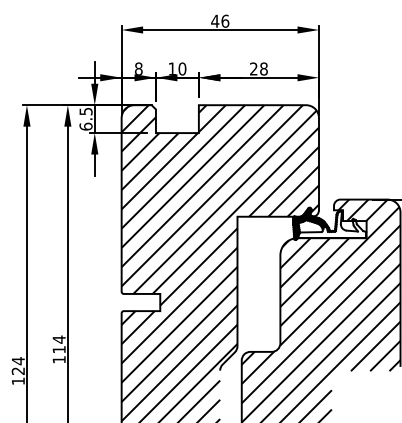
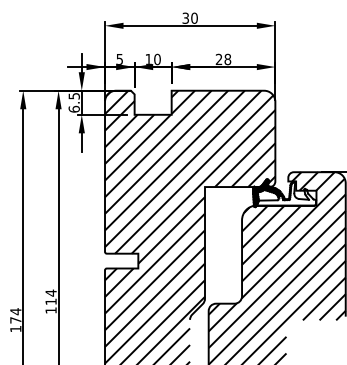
text: (219, 20) -> (189, 17), 46 -> 30
text: (138, 67) -> (119, 58), 8 -> 5
text: (17, 371) -> (15, 320), 124 -> 174

